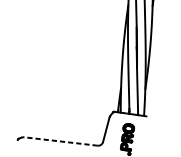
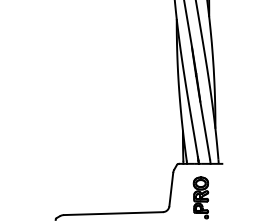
line: (61, 141) -> (113, 213), dashed -> solid

